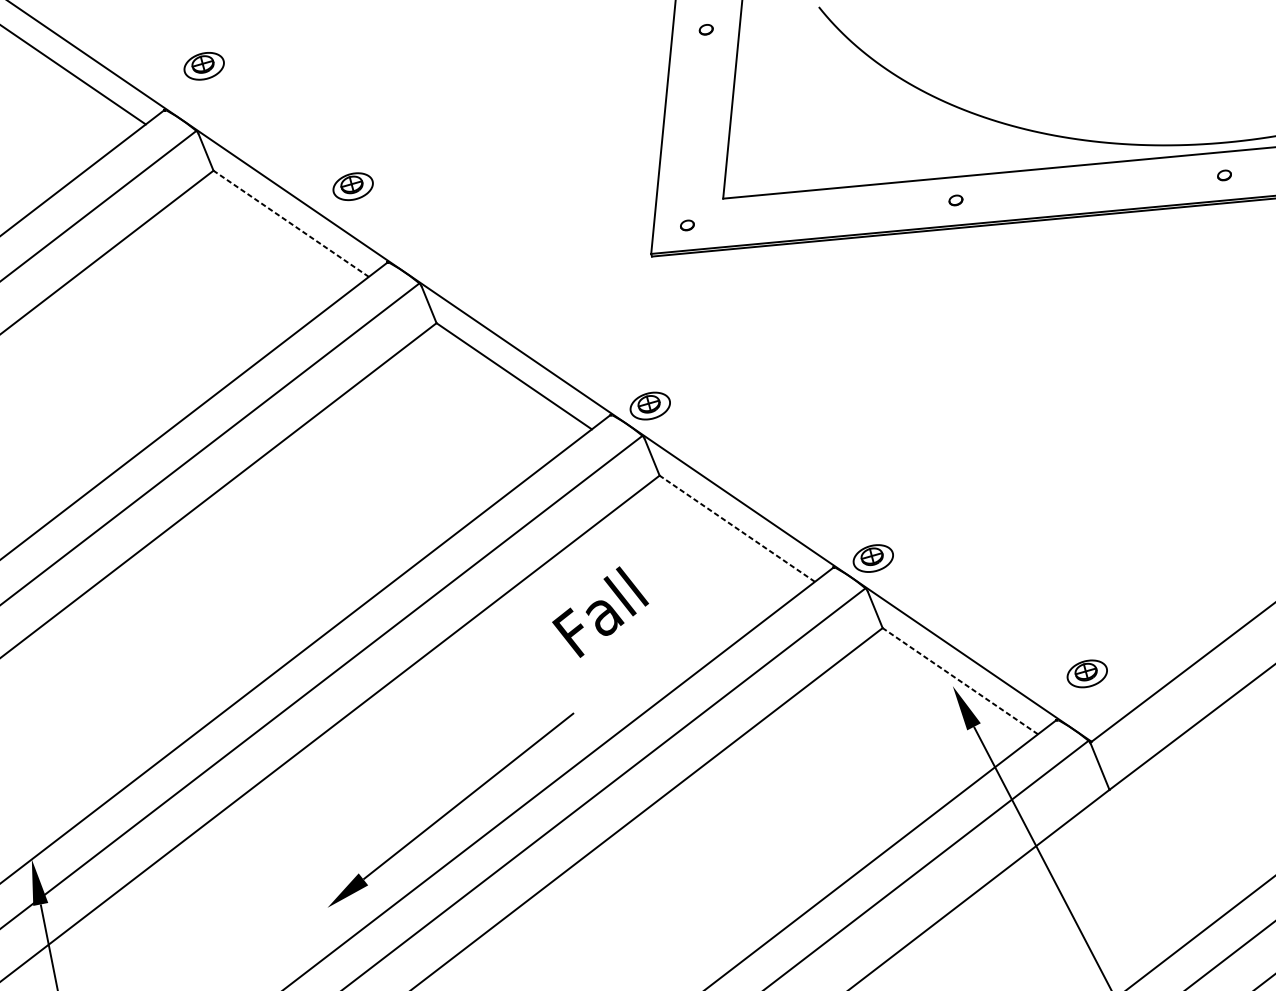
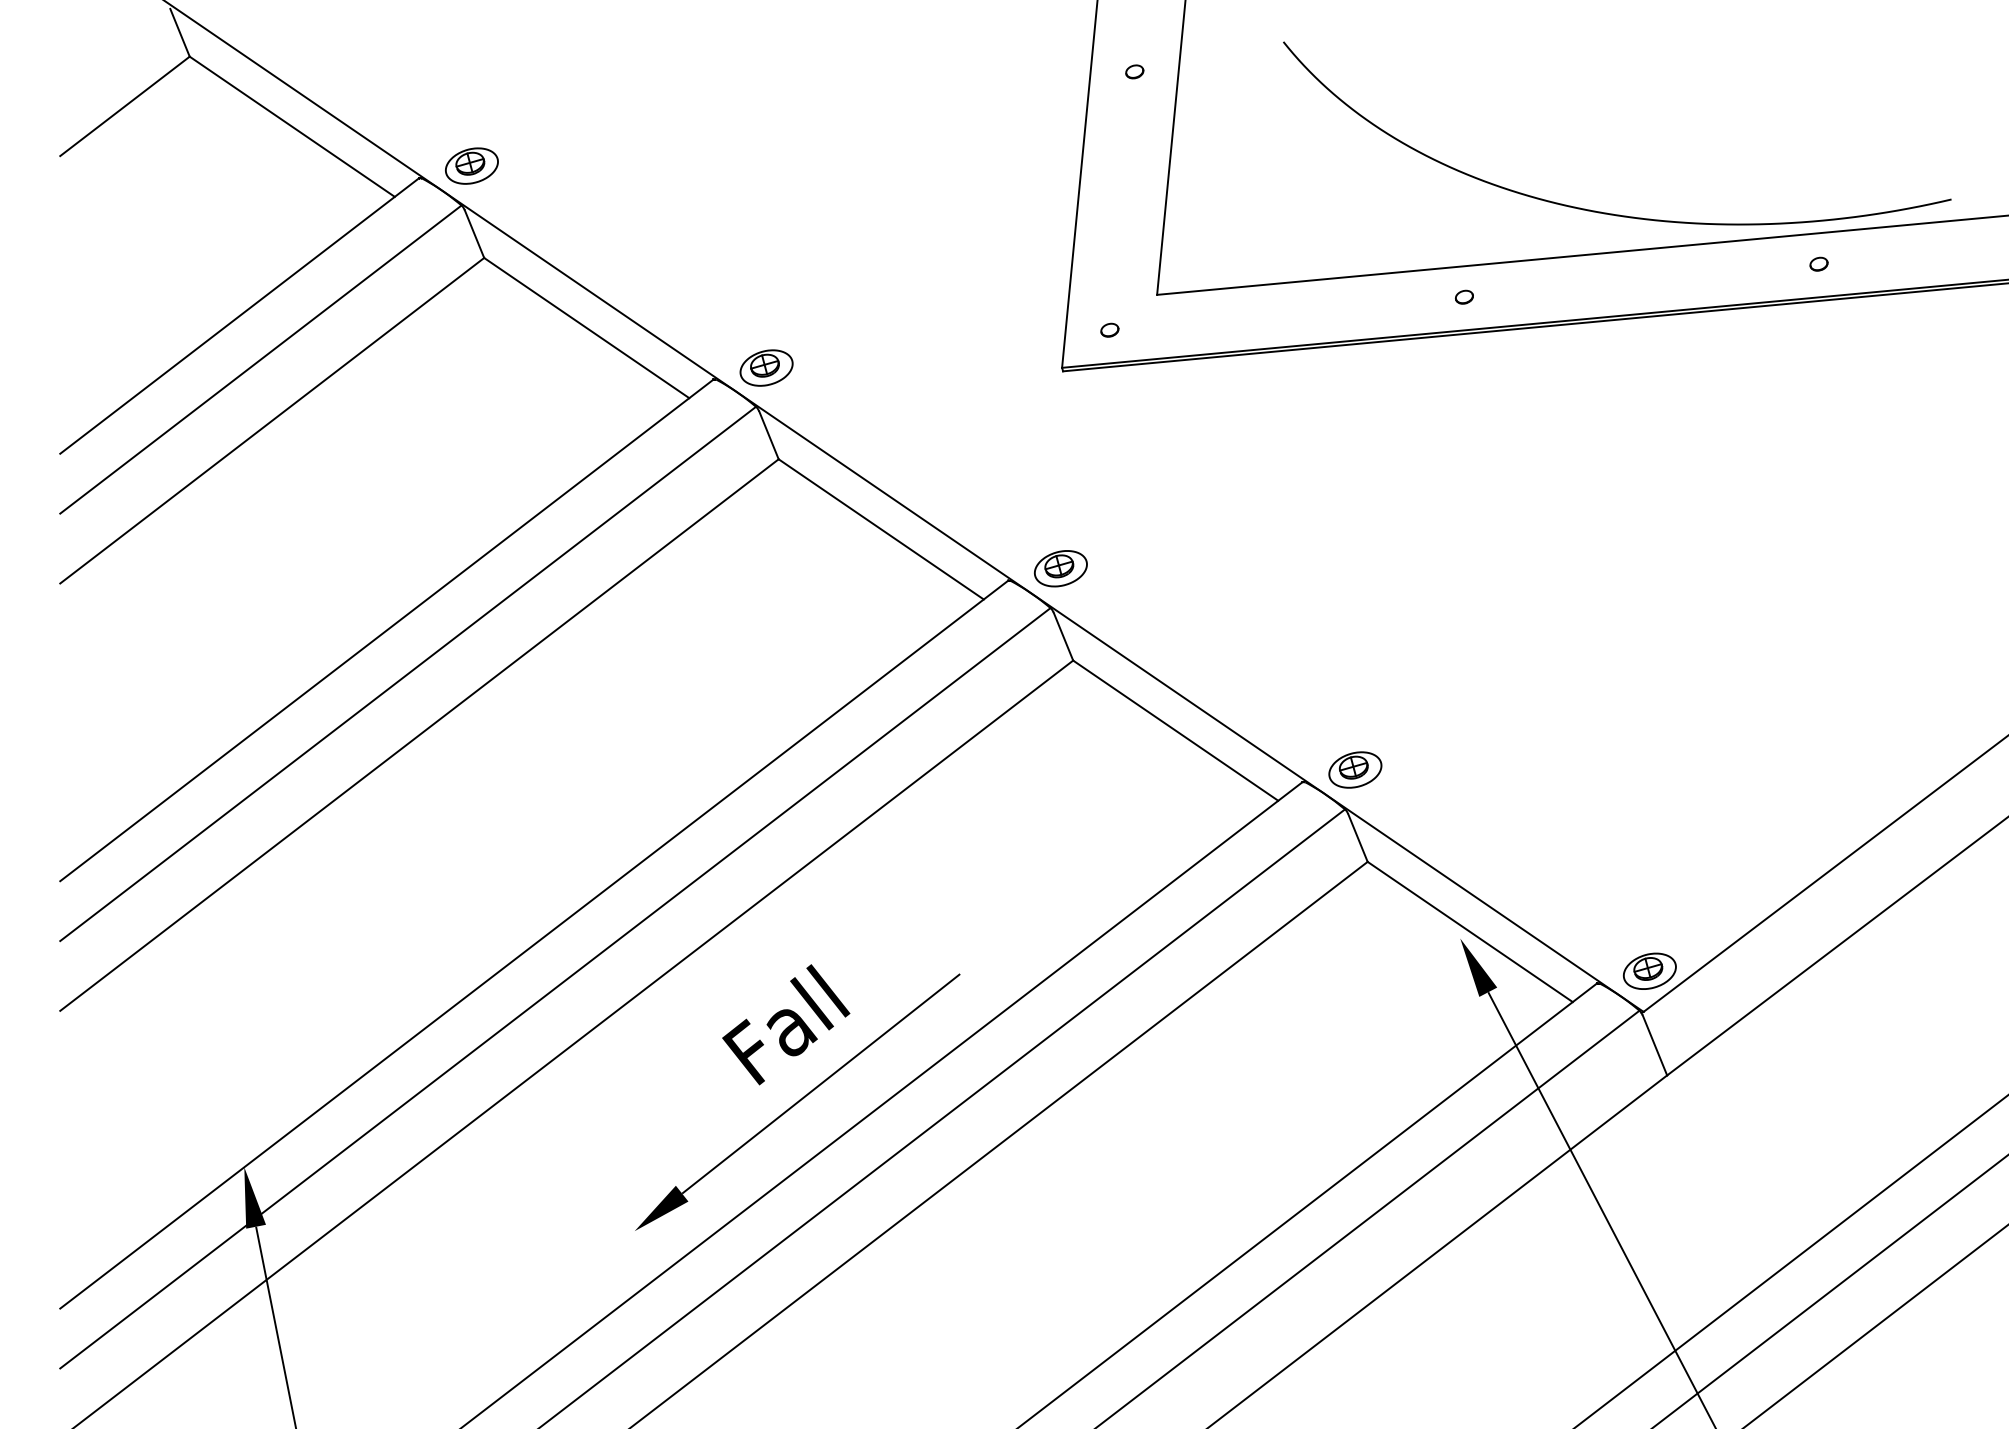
part: (203, 65) -> (471, 165), moved
part: (353, 186) -> (766, 367), moved
line: (291, 223) -> (586, 327), dashed -> solid
line: (737, 528) -> (1175, 730), dashed -> solid
text: (600, 611) -> (786, 1024), moved
part: (1087, 673) -> (1649, 970), moved
line: (959, 680) -> (1469, 931), dashed -> solid

